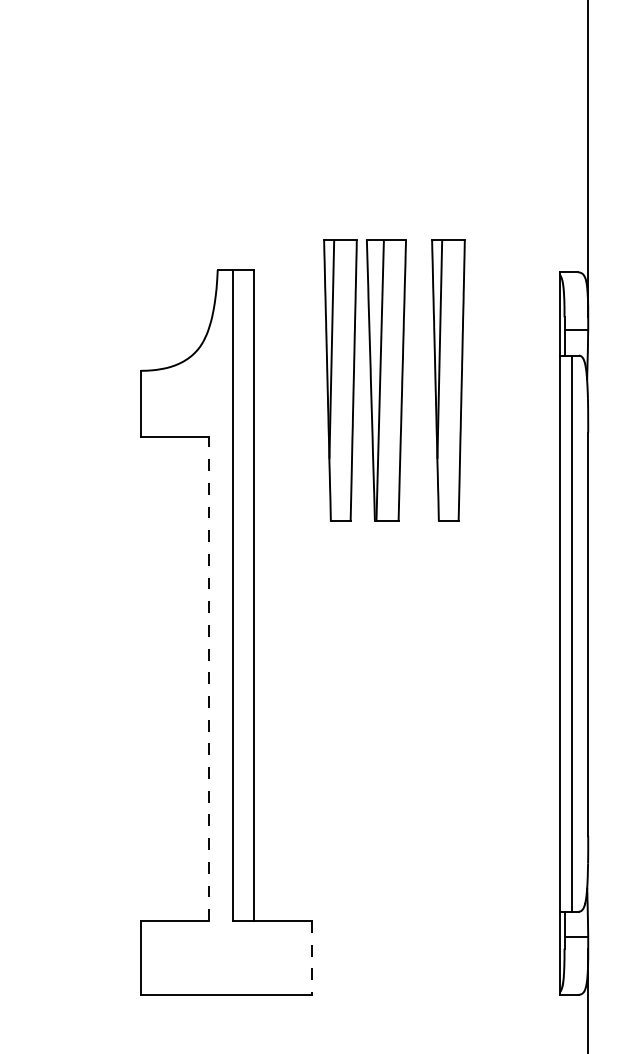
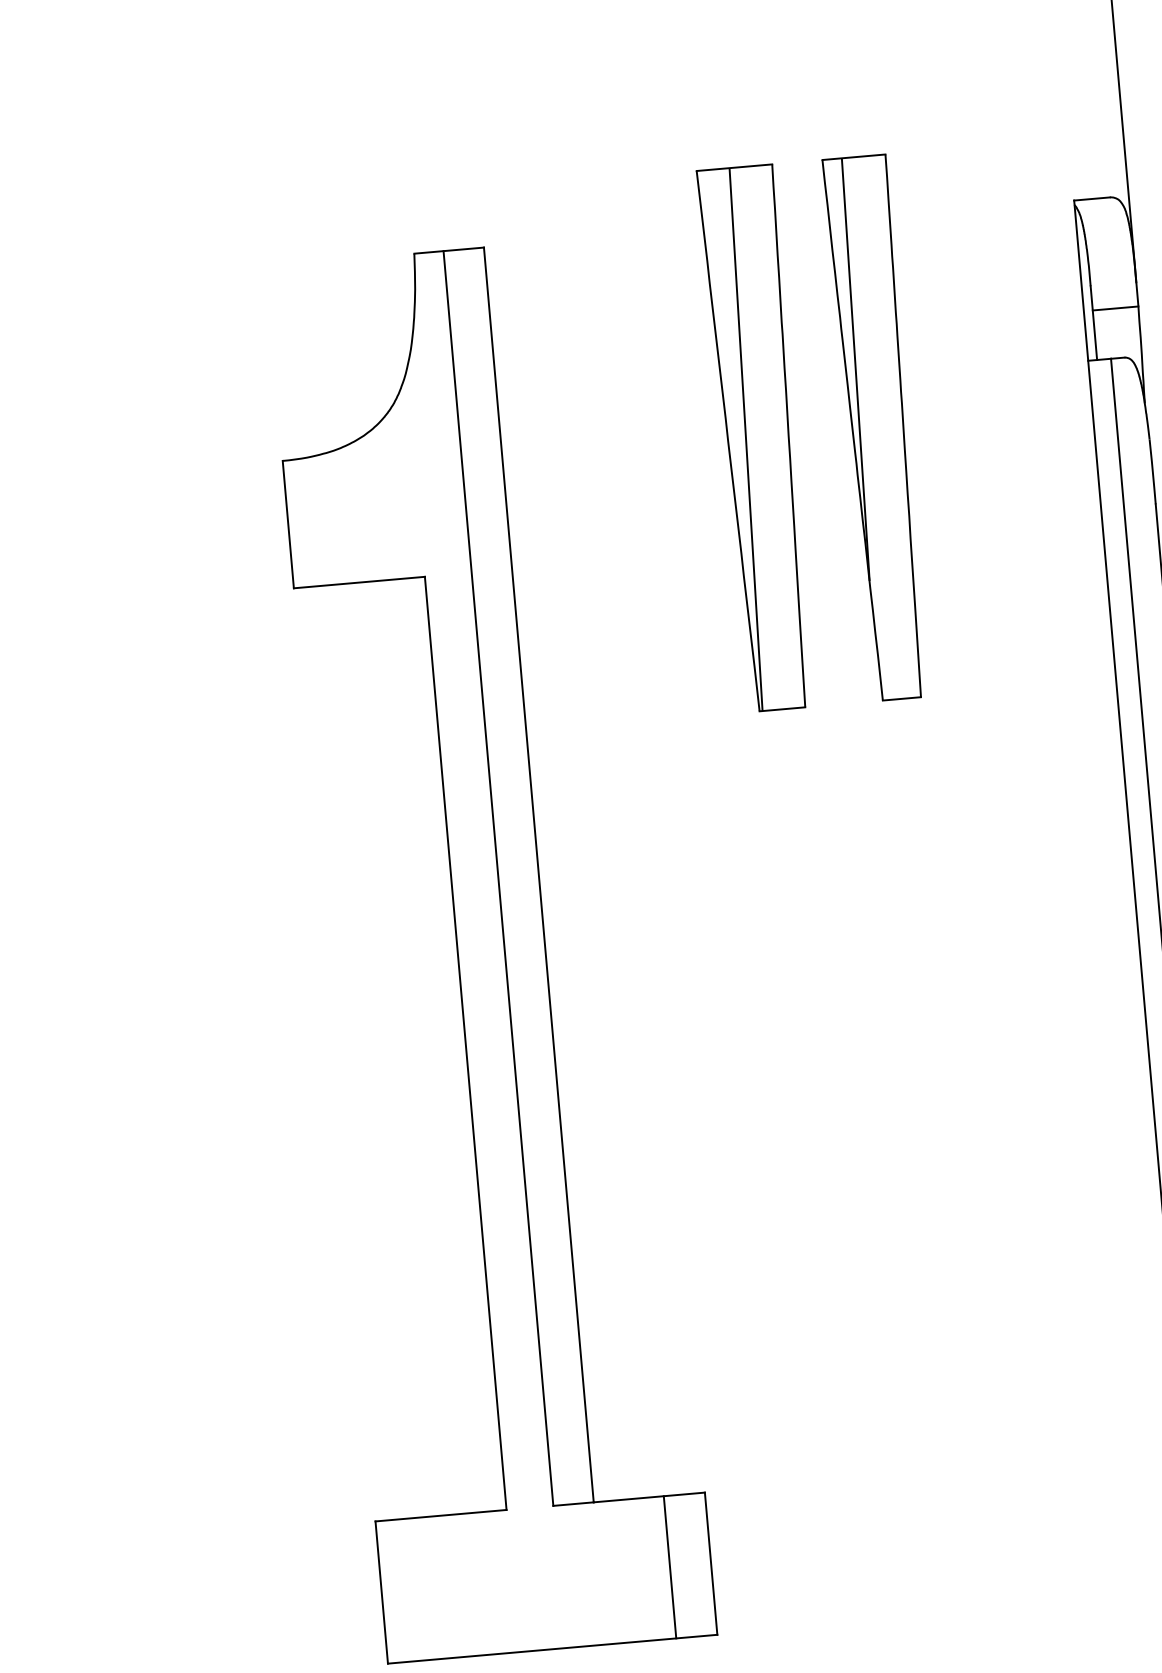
part: (340, 380) -> (669, 445), removed
line: (208, 678) -> (465, 1042), dashed -> solid
line: (290, 957) -> (670, 1566), added
line: (311, 957) -> (710, 1562), dashed -> solid

